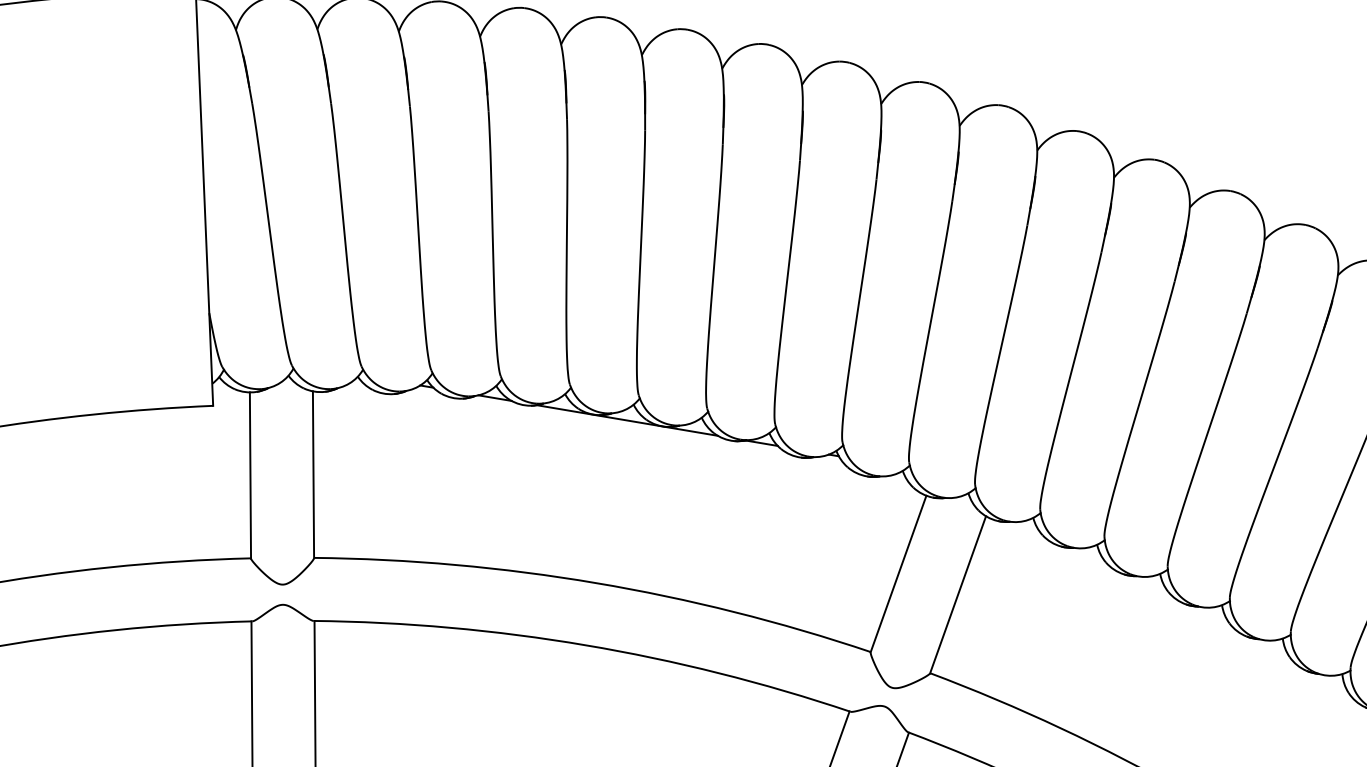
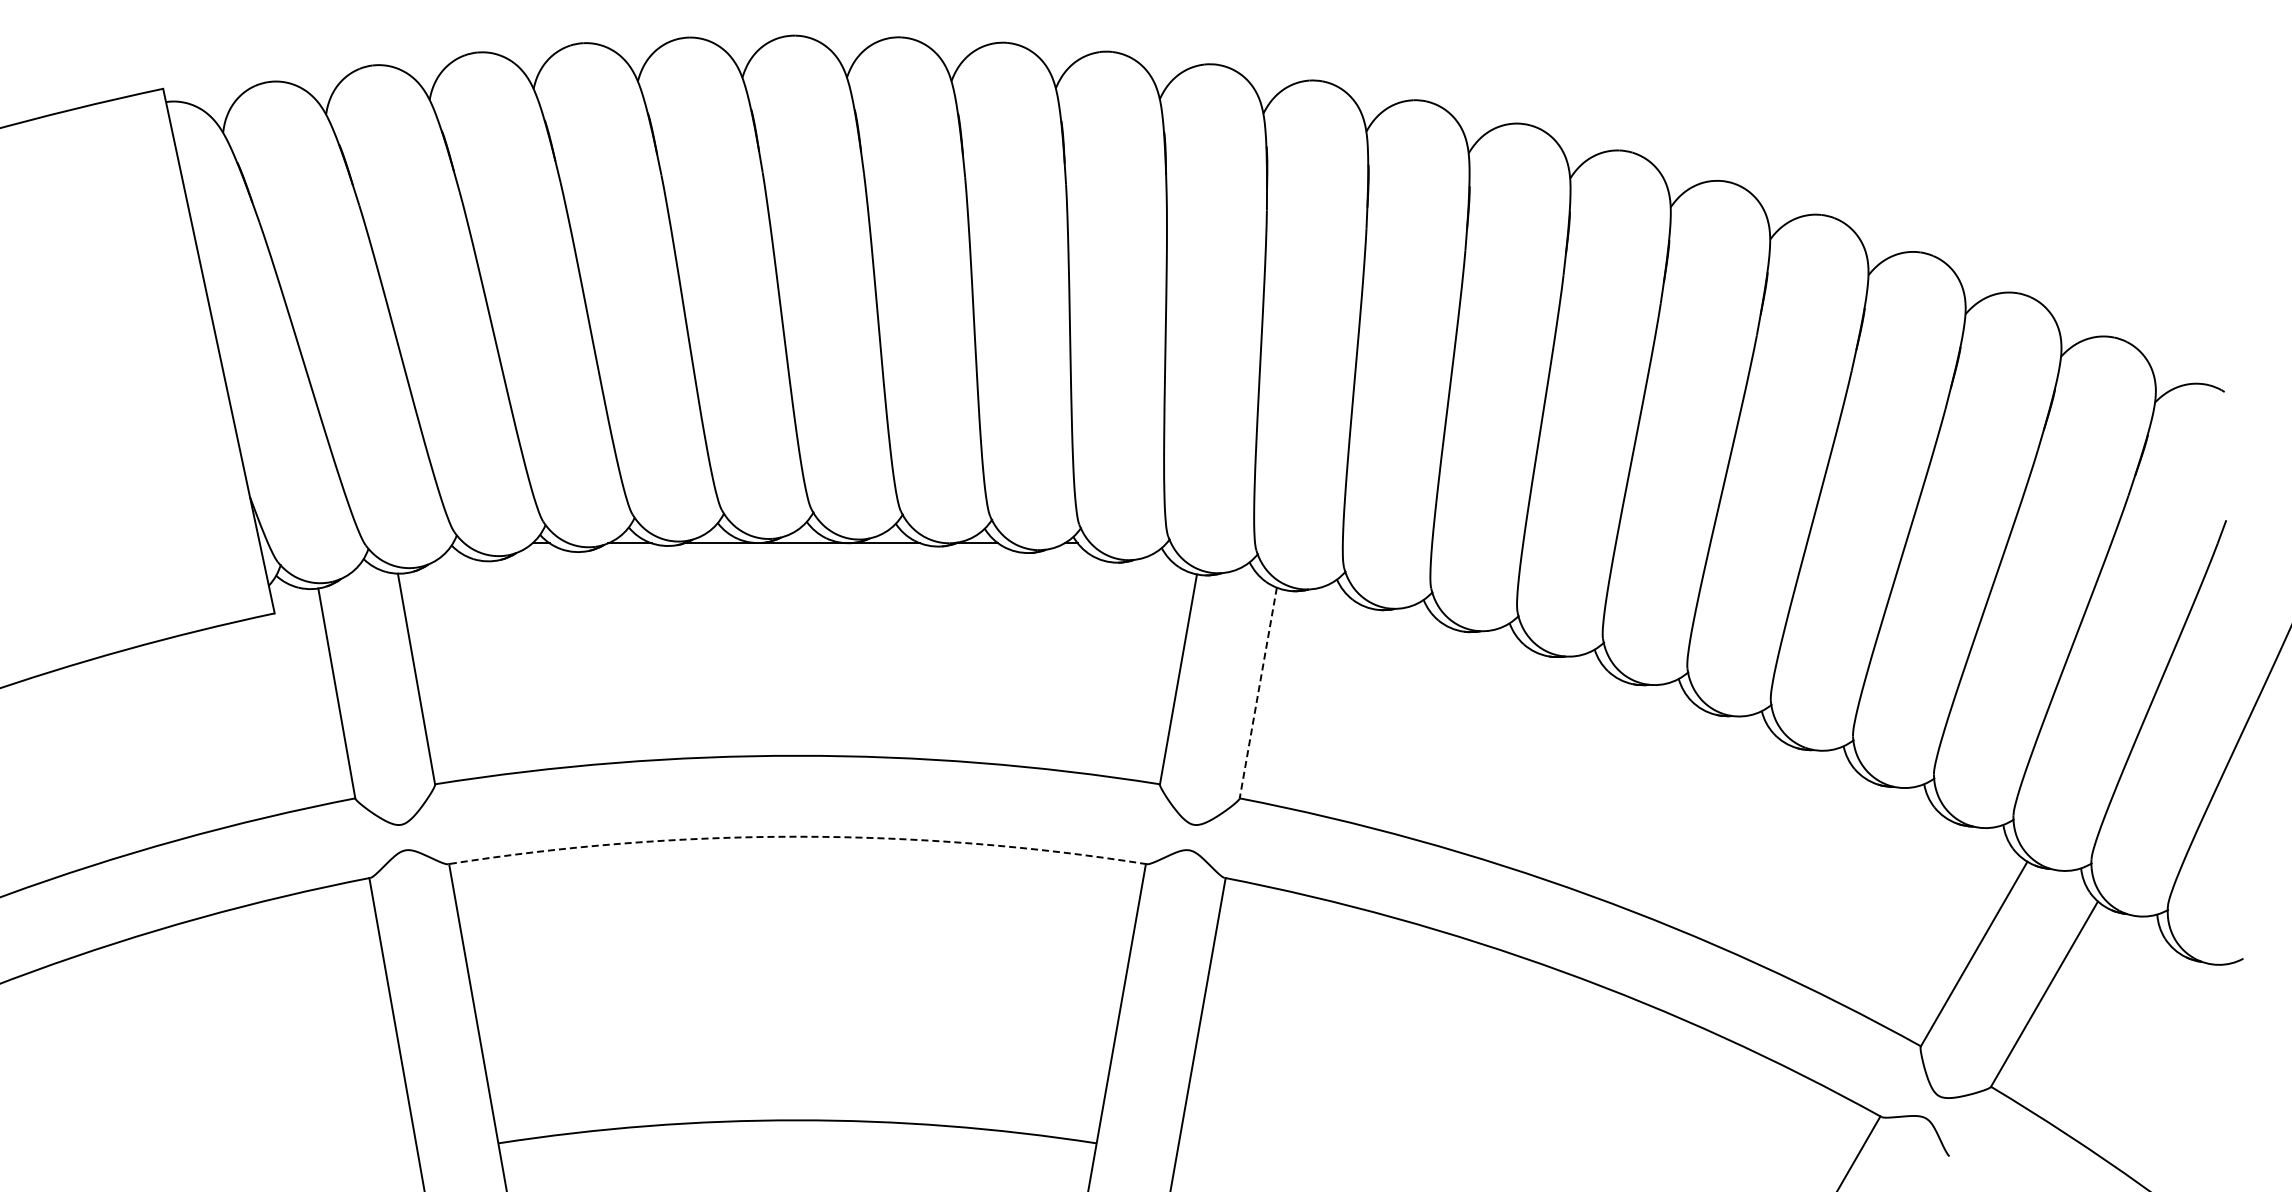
line: (958, 595) -> (1258, 693), solid -> dashed
arc: (585, 645) -> (797, 836), solid -> dashed

